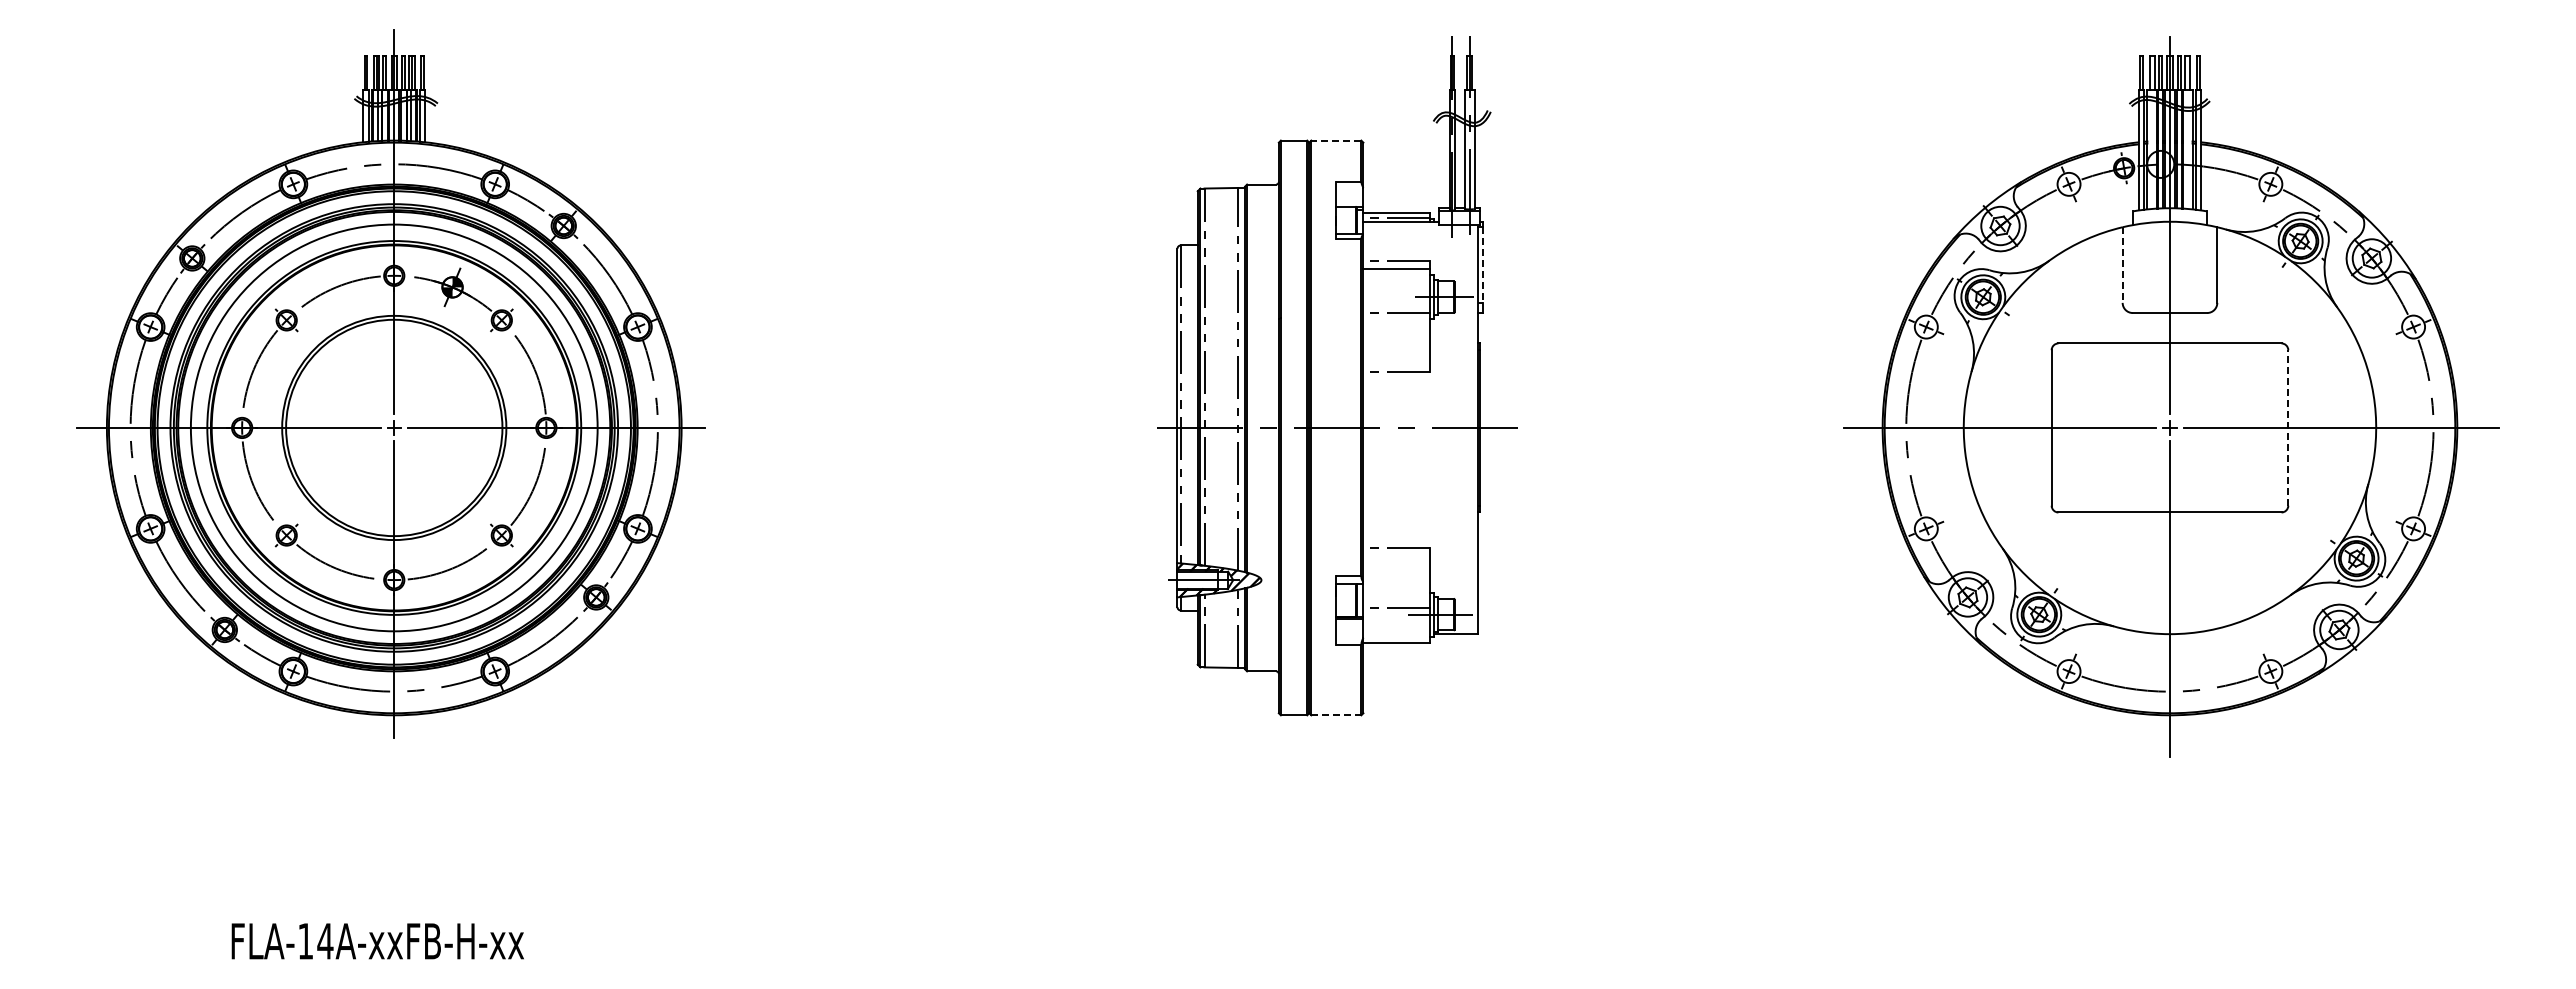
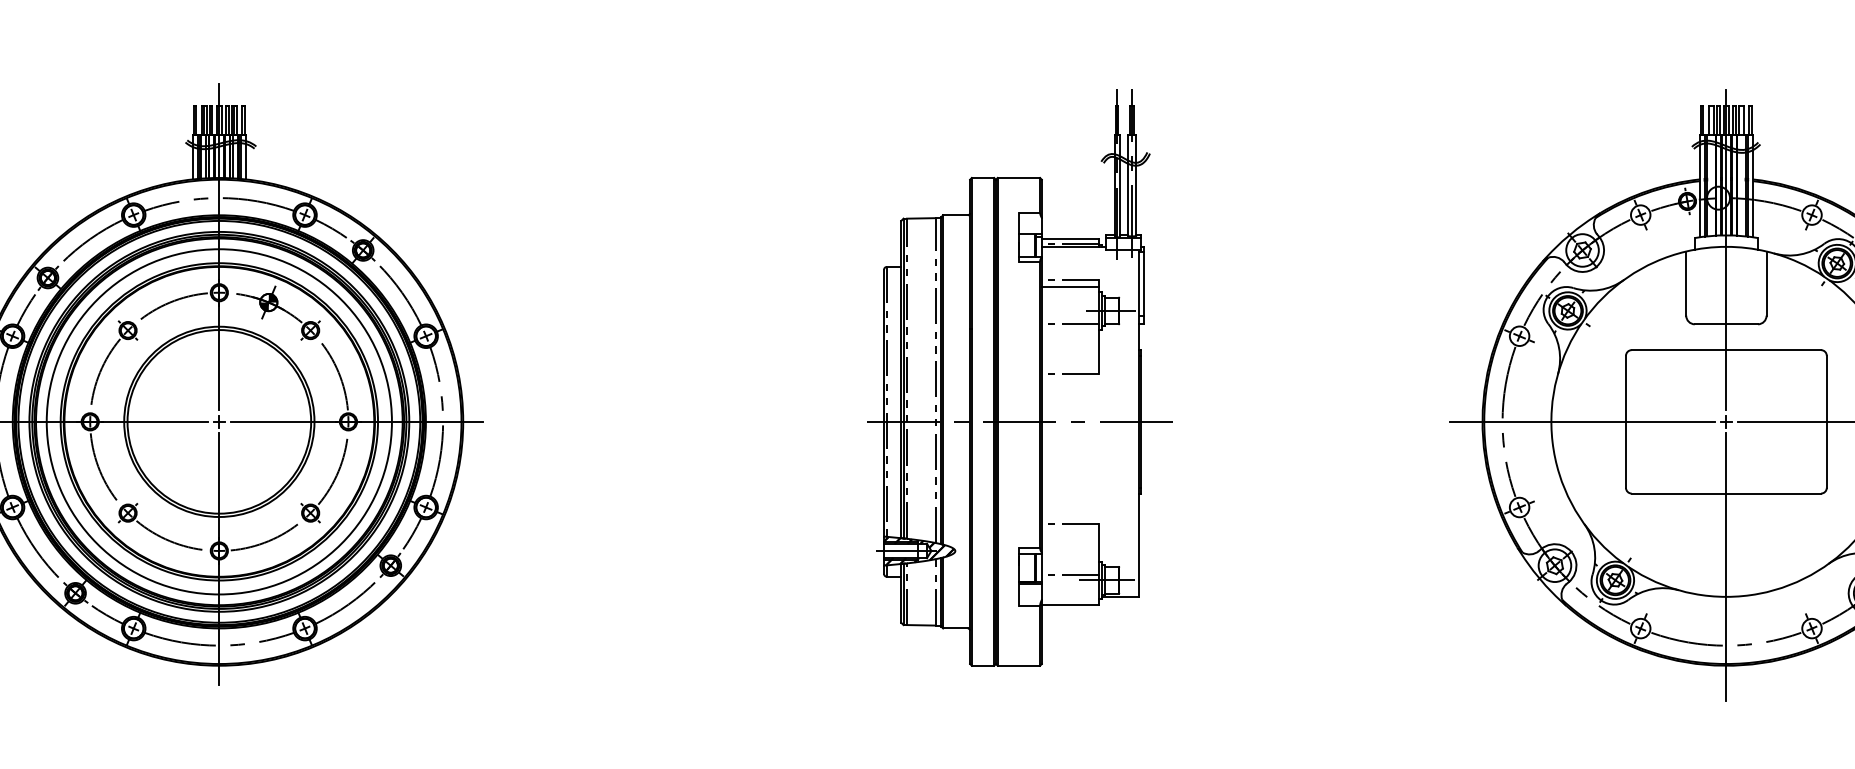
line: (1335, 140) -> (1018, 177), dashed -> solid
line: (1483, 265) -> (1143, 283), dashed -> solid
line: (2122, 265) -> (1686, 283), dashed -> solid
line: (2288, 427) -> (1826, 421), dashed -> solid
line: (1336, 715) -> (1019, 665), dashed -> solid

